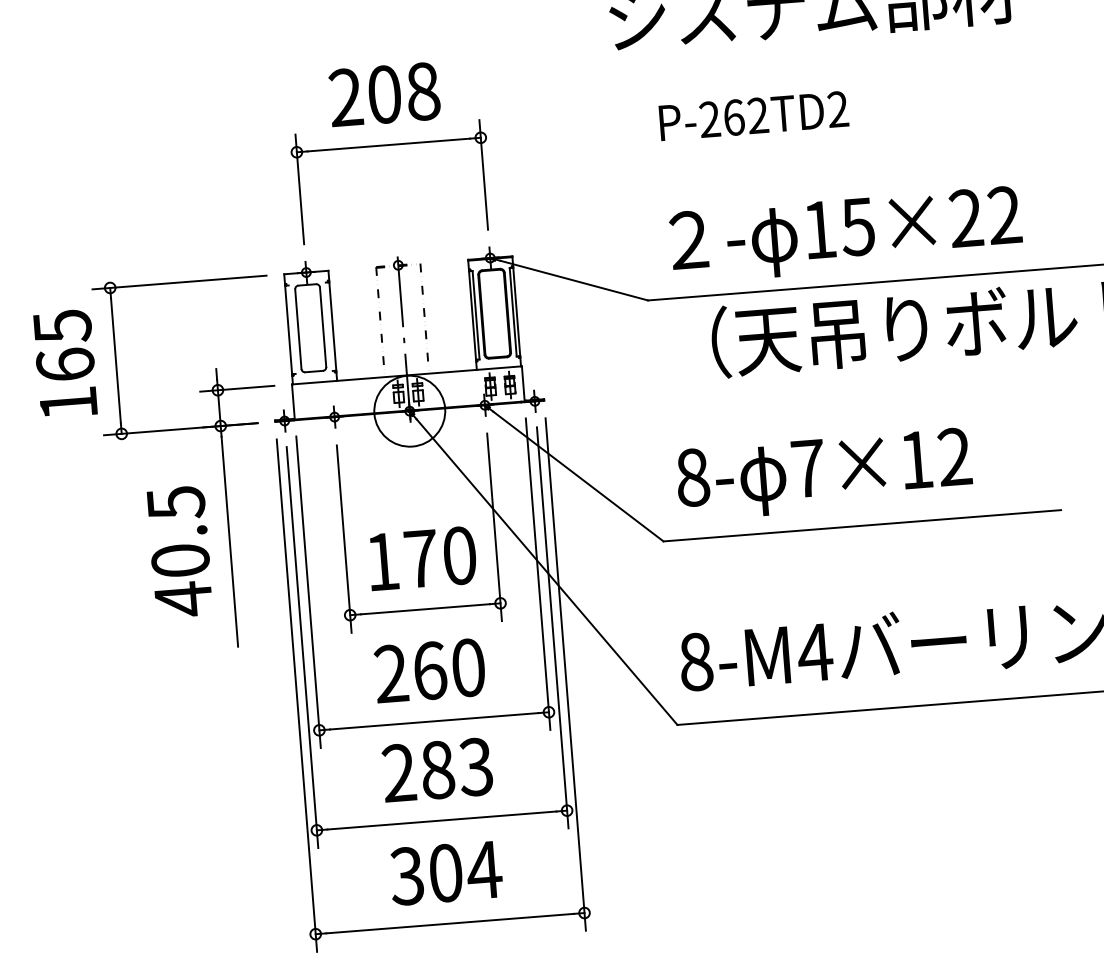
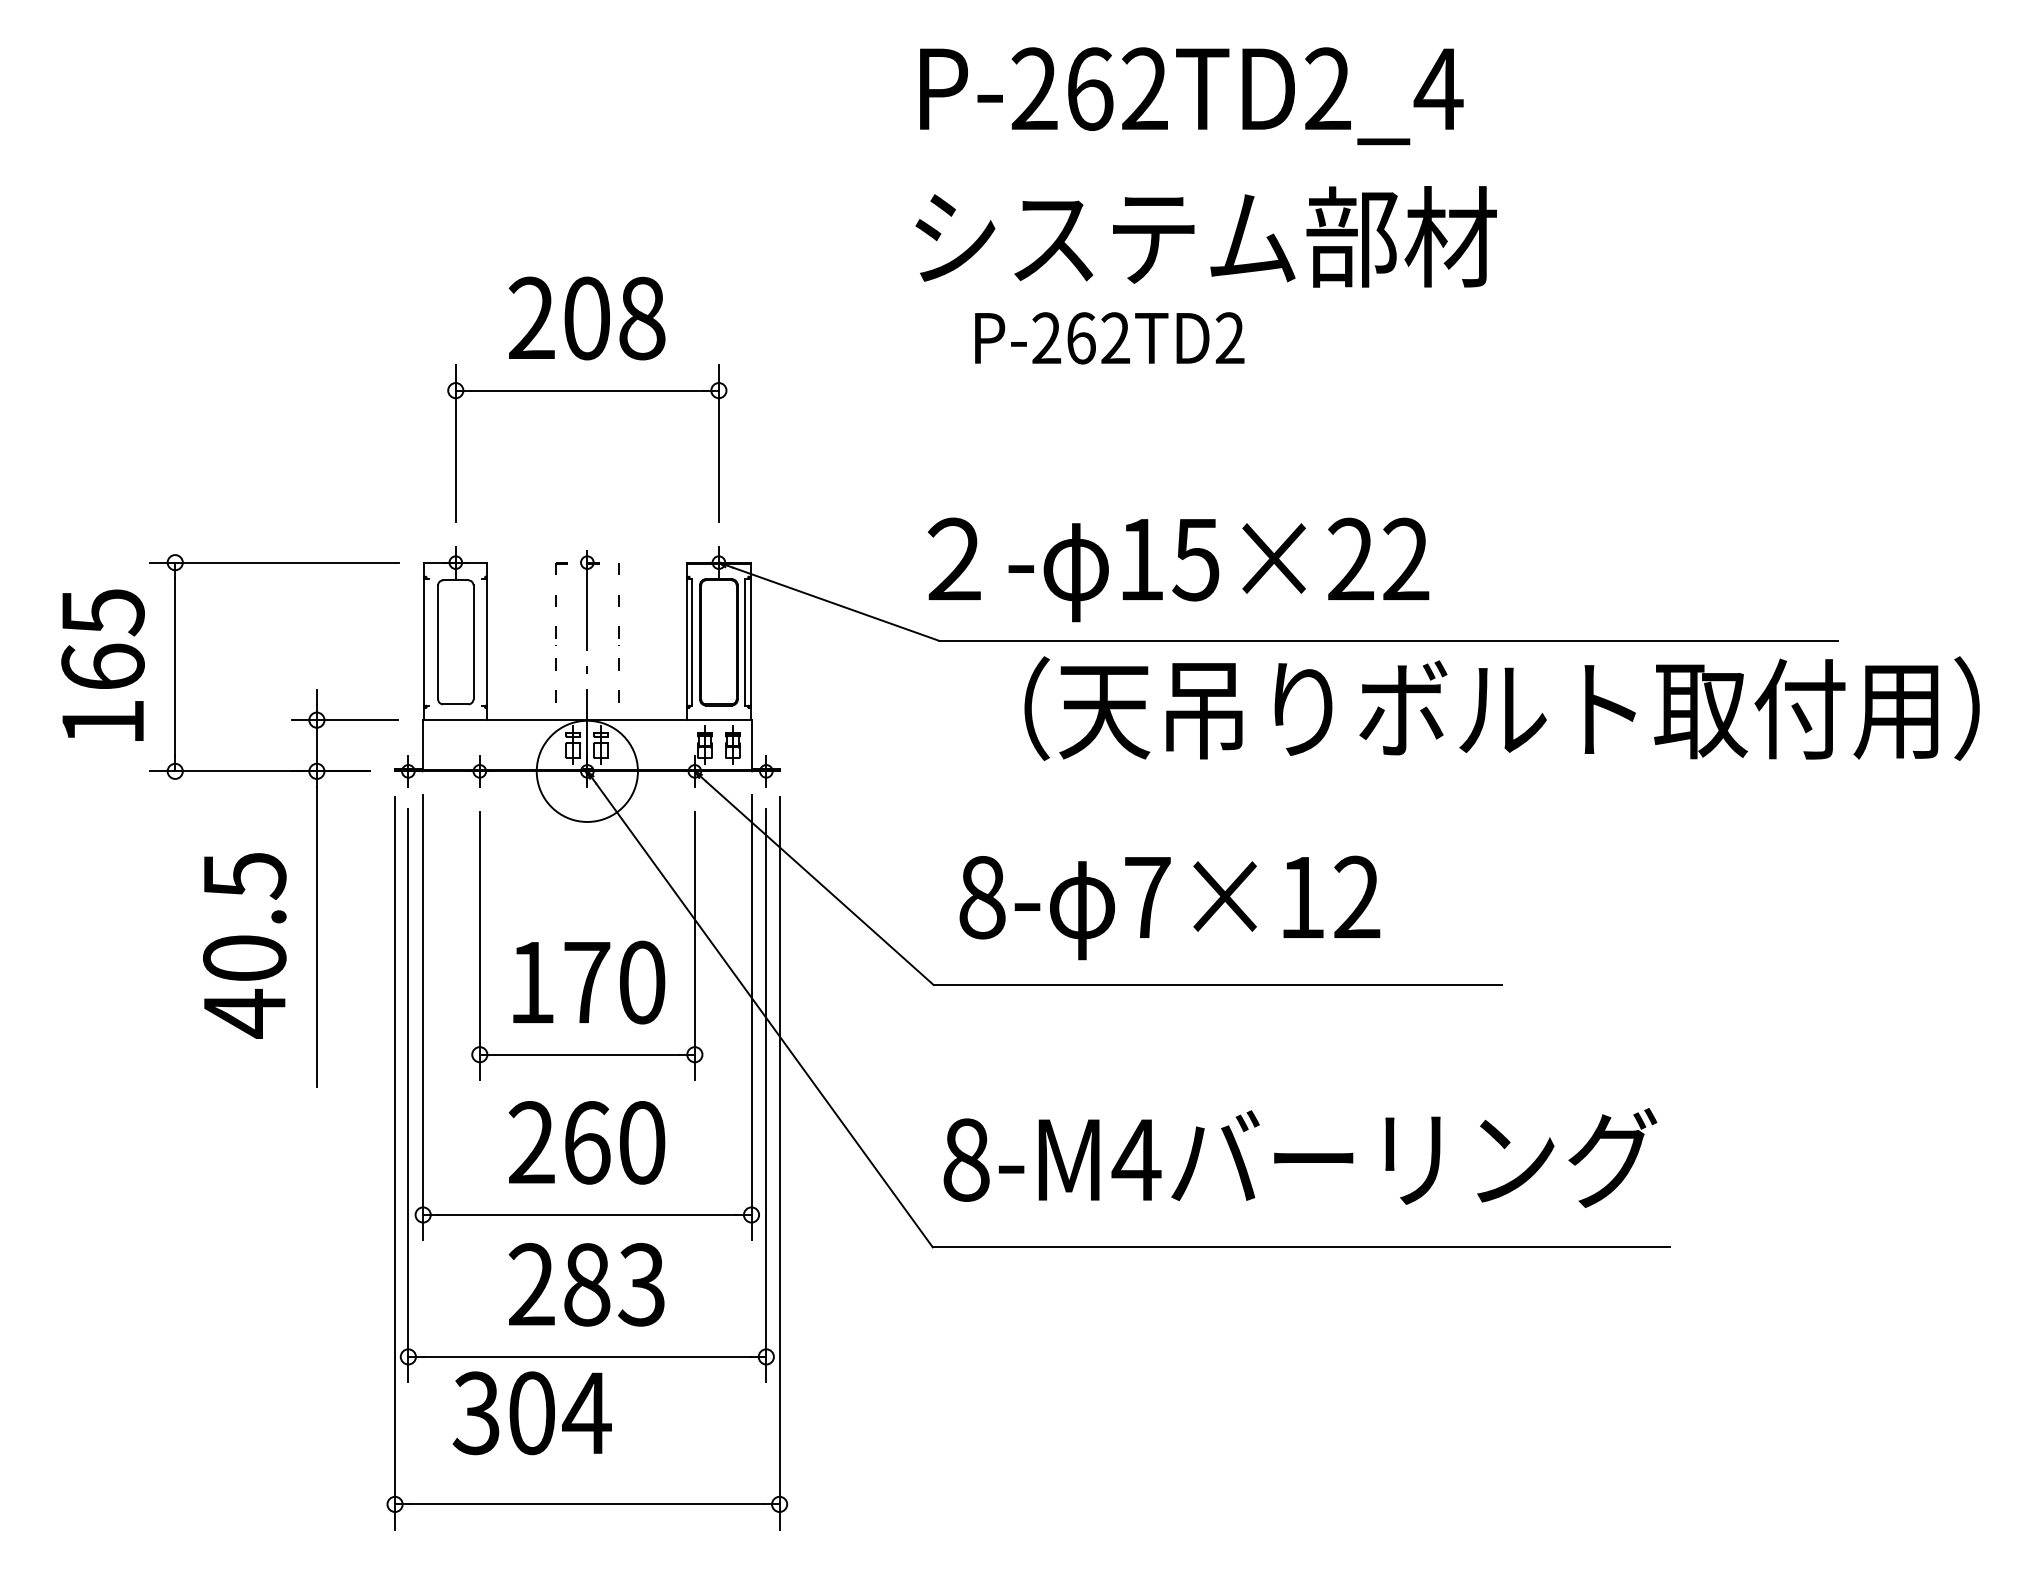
text: (753, 116) -> (1109, 338), moved
text: (846, 234) -> (1178, 569), moved
text: (445, 873) -> (531, 1413), moved

